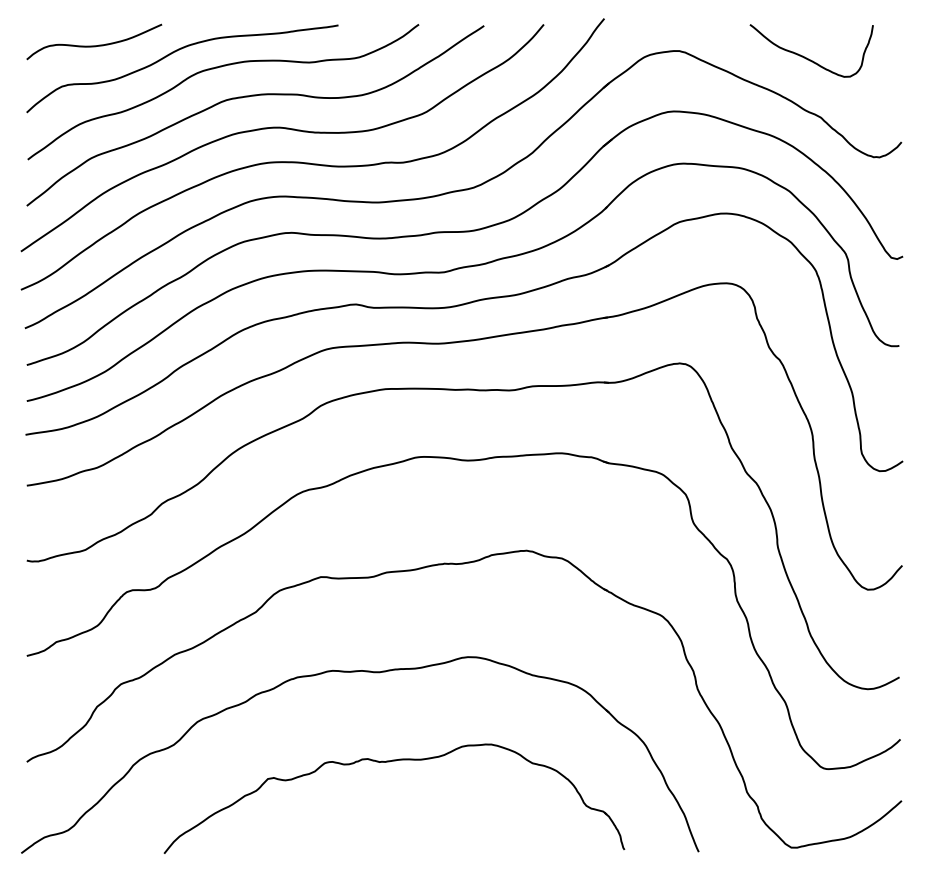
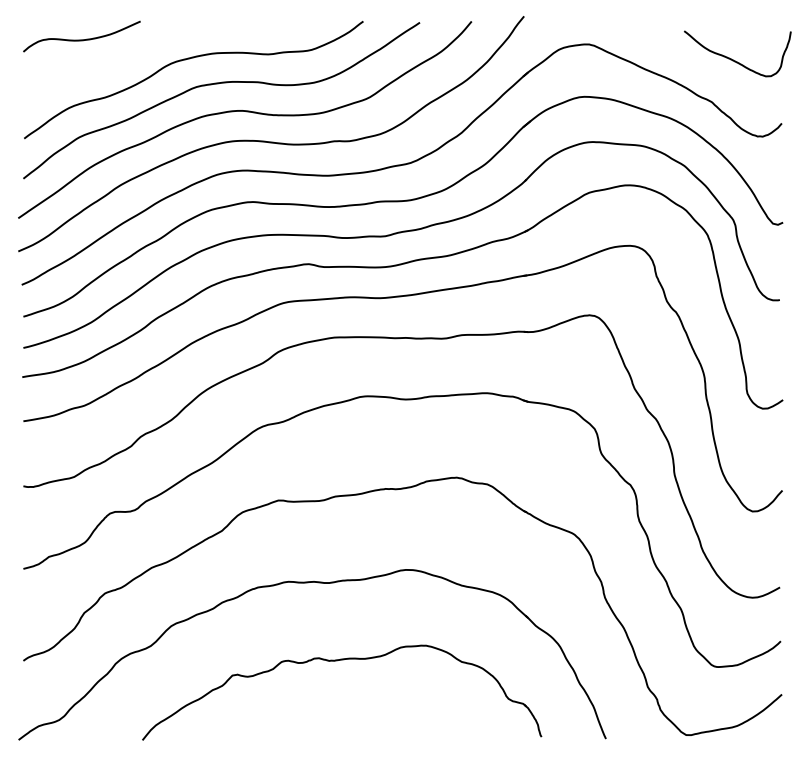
curve: (175, 52) -> (152, 45), removed
curve: (808, 58) -> (734, 60), moved

